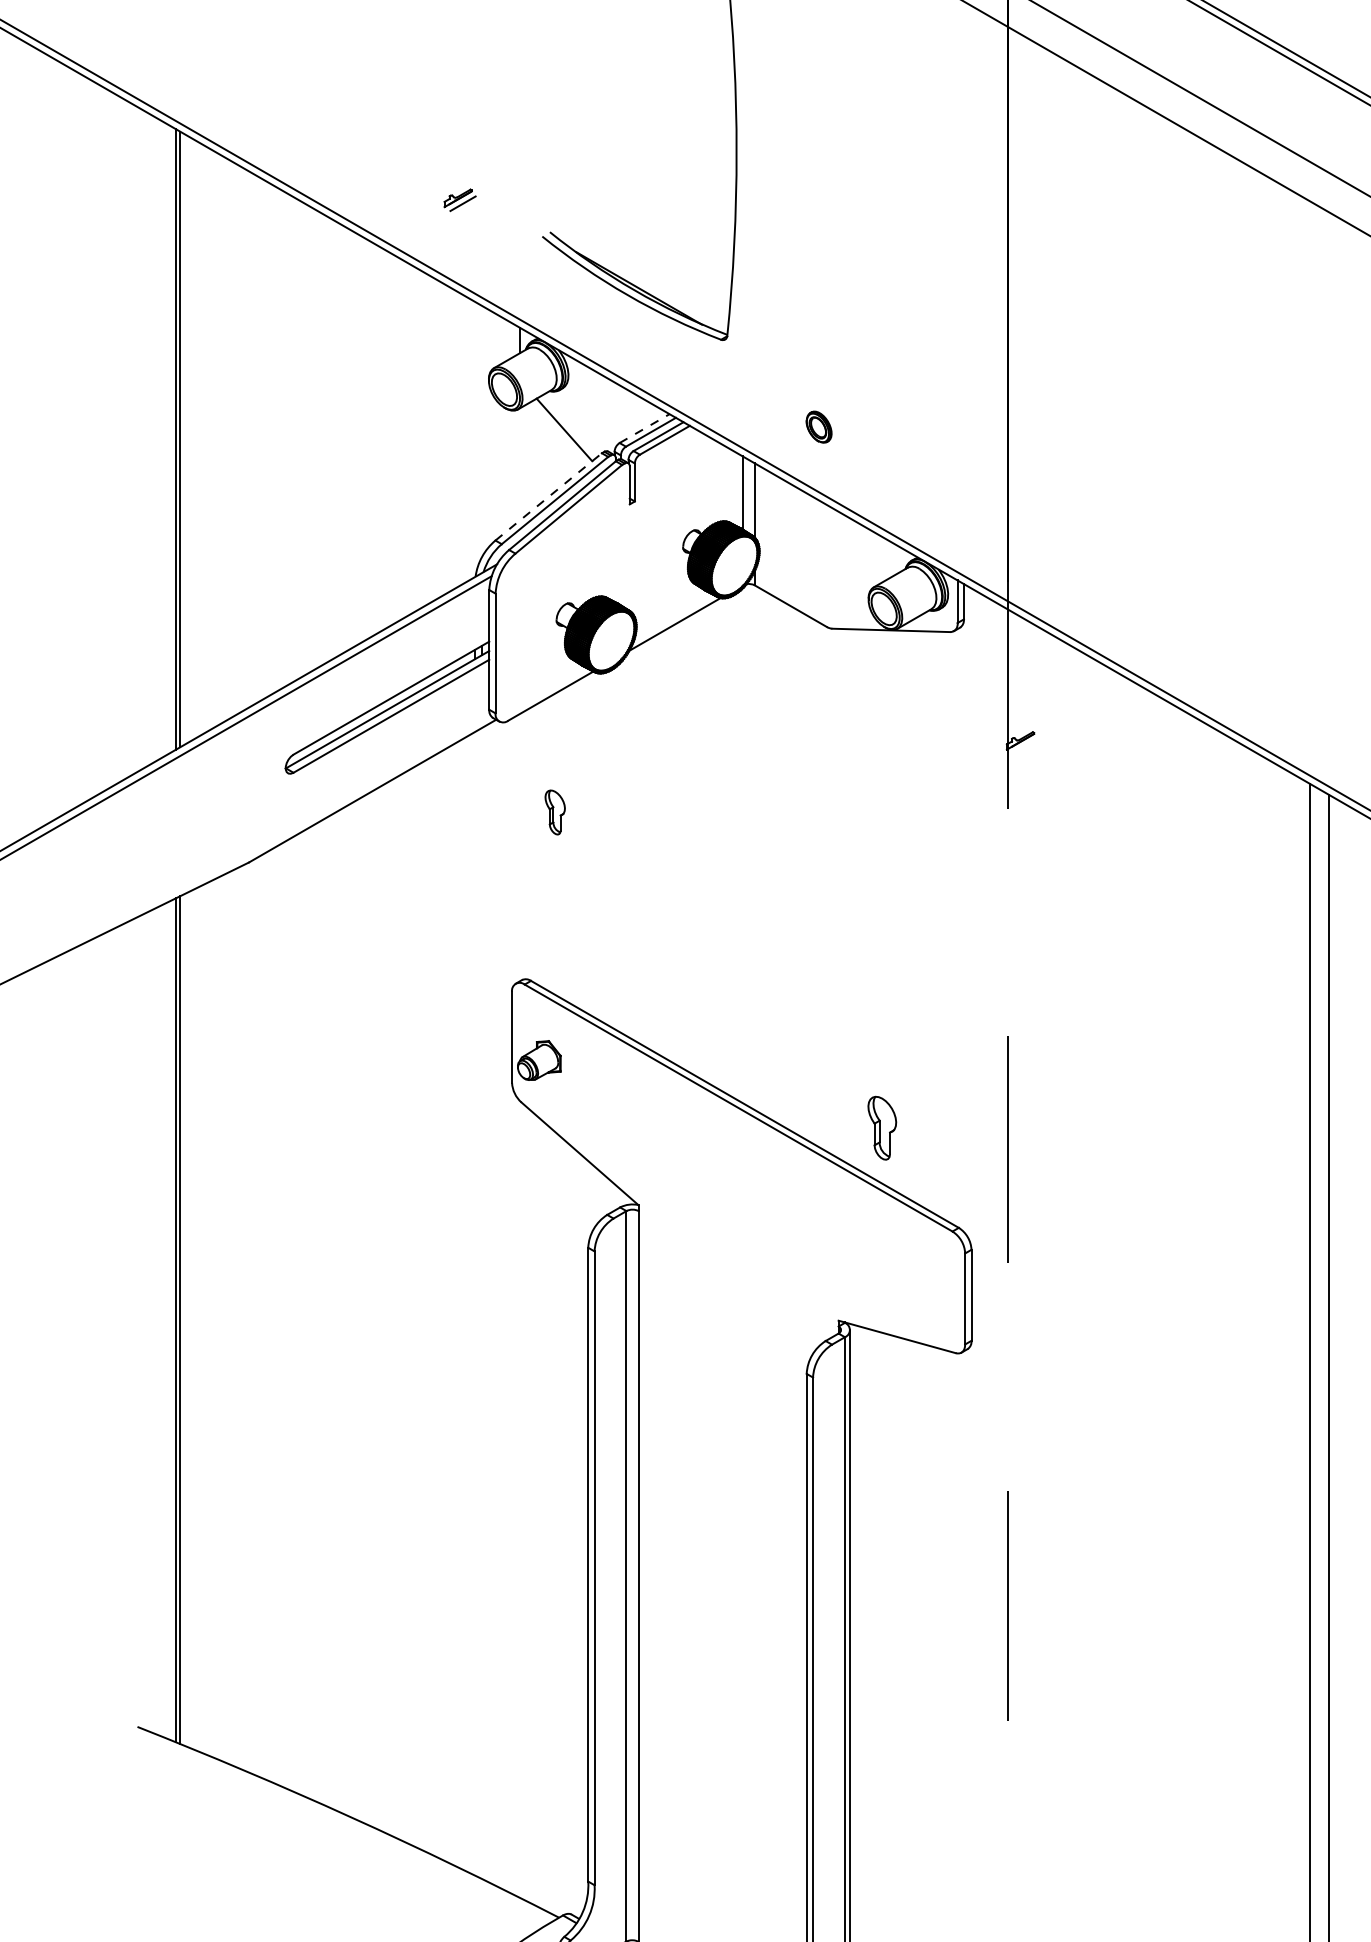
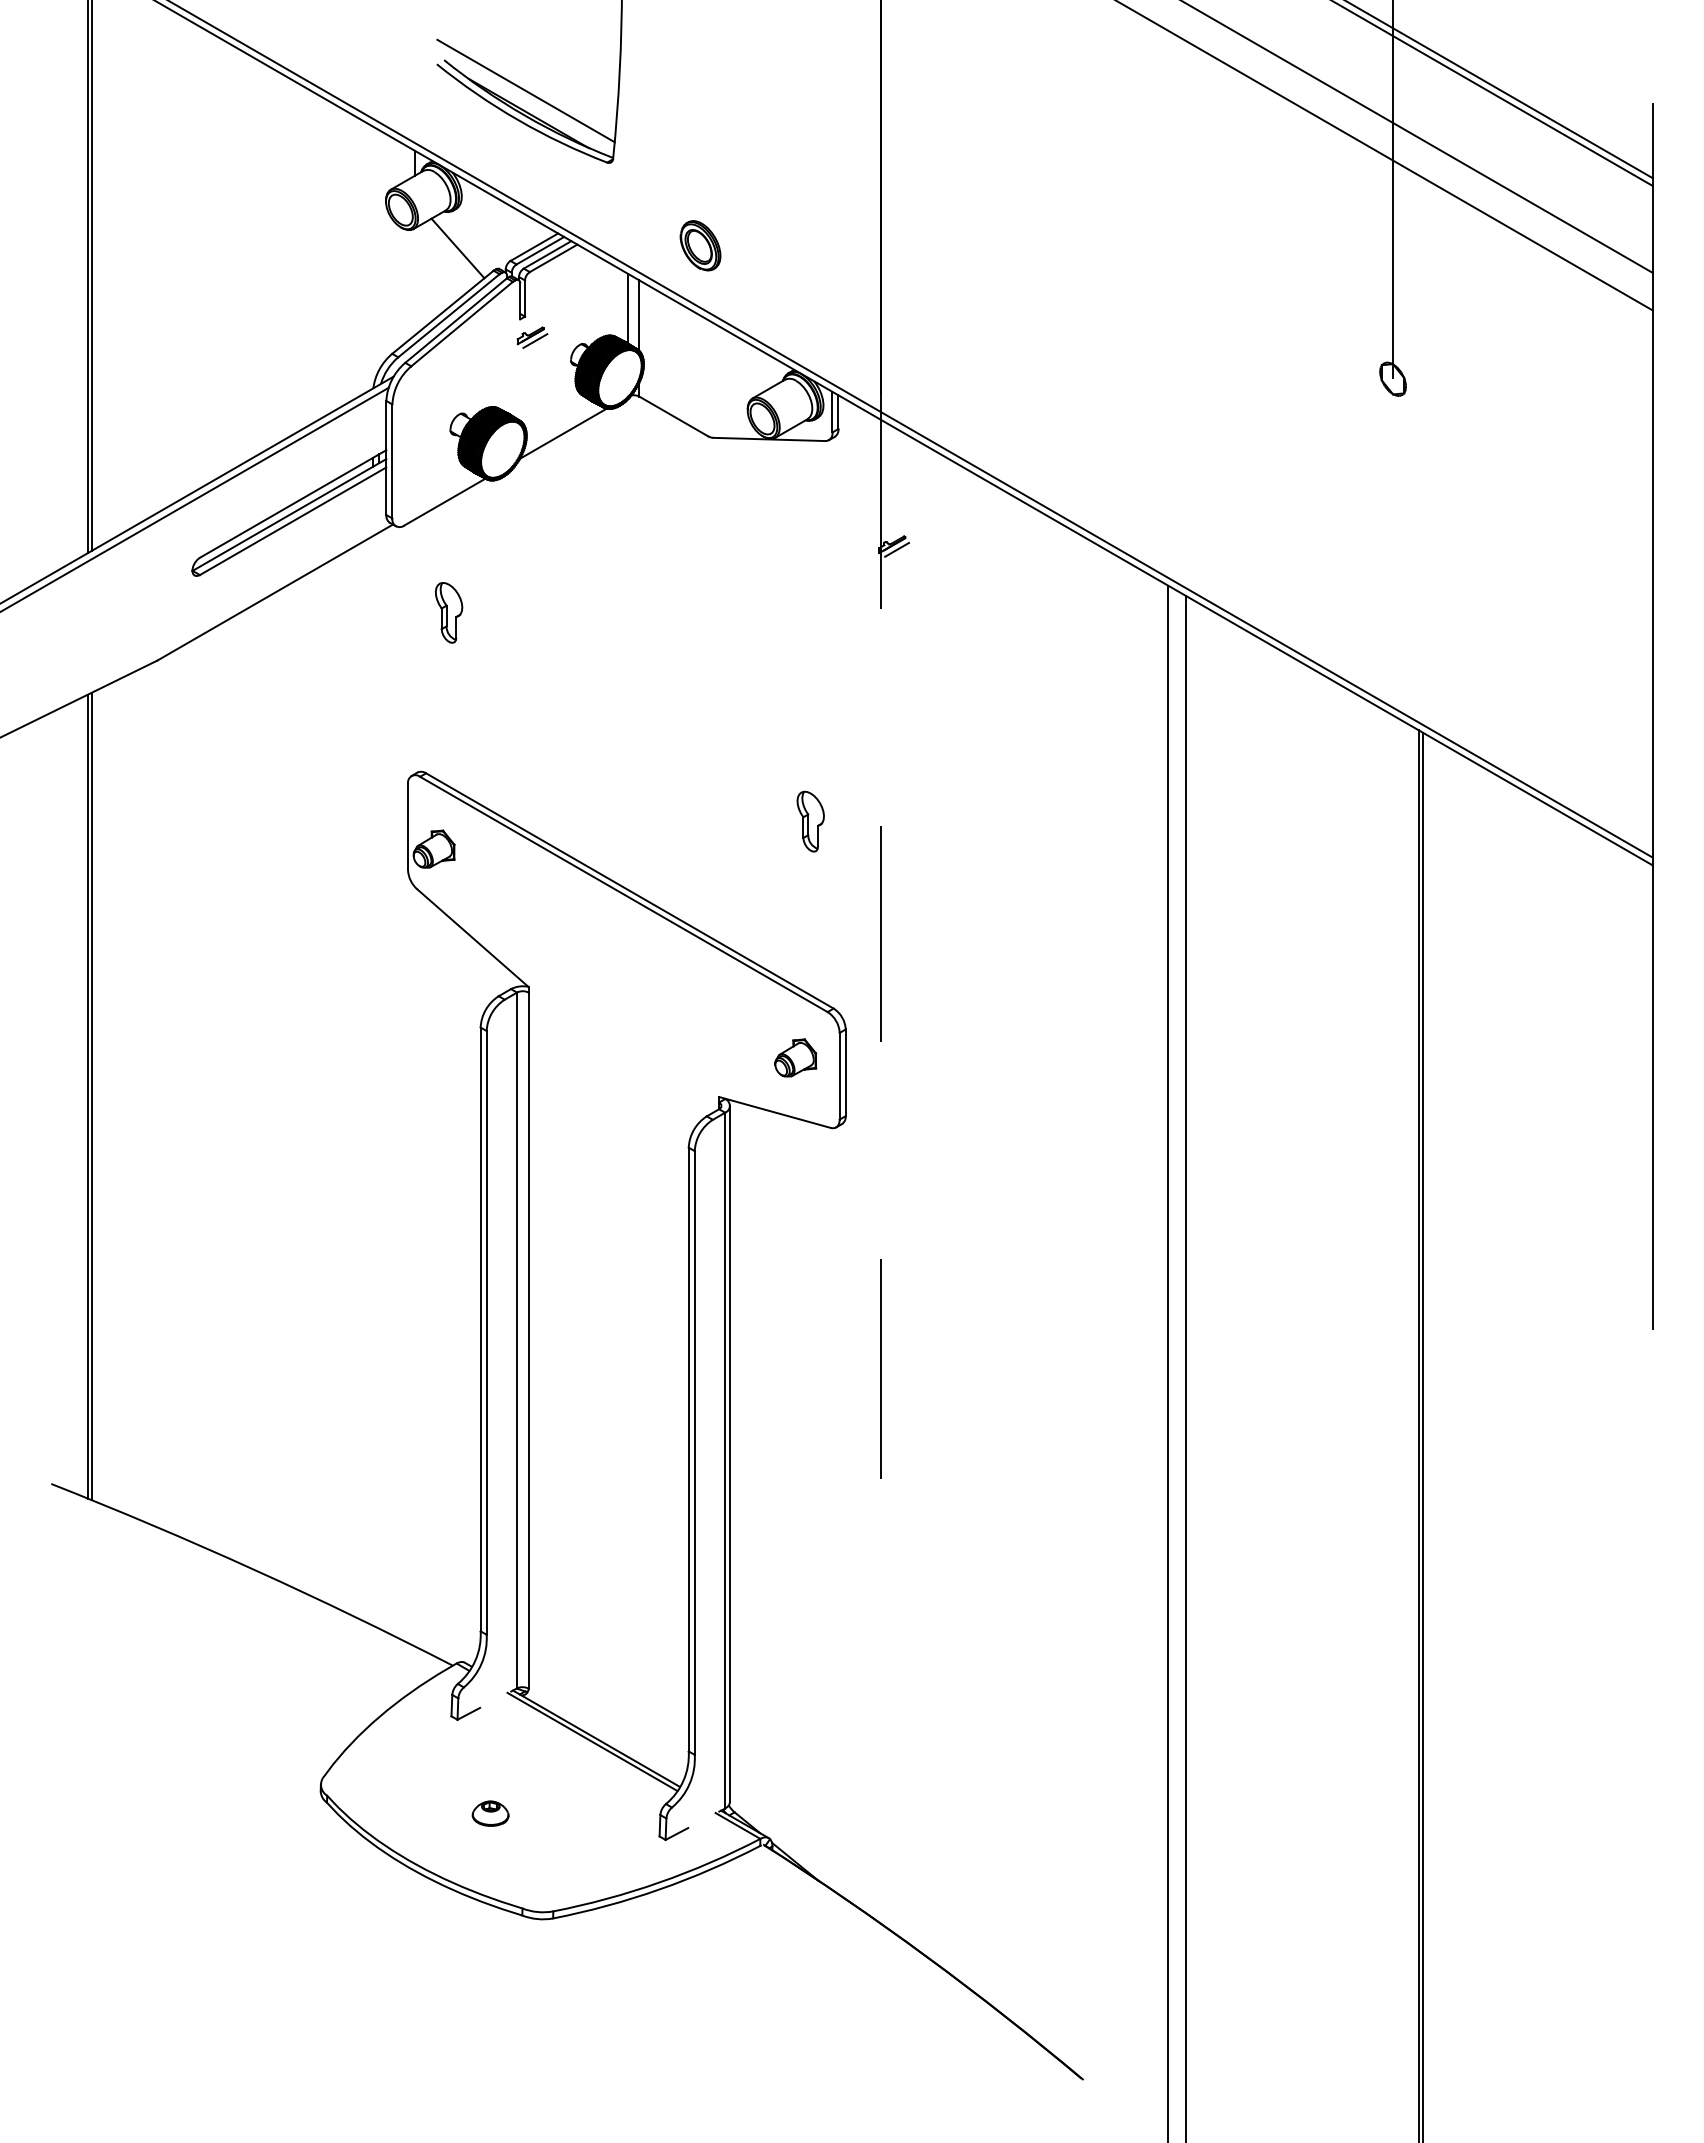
part: (460, 200) -> (532, 337), moved
line: (635, 264) -> (525, 90), added
part: (819, 426) -> (700, 245), size x1.67
line: (644, 427) -> (534, 246), dashed -> solid
line: (548, 497) -> (442, 312), dashed -> solid
line: (1024, 745) -> (896, 549), added
part: (555, 812) -> (449, 612), size x1.43
part: (882, 1128) -> (810, 821), moved
part: (918, 1279) -> (795, 1057), added

